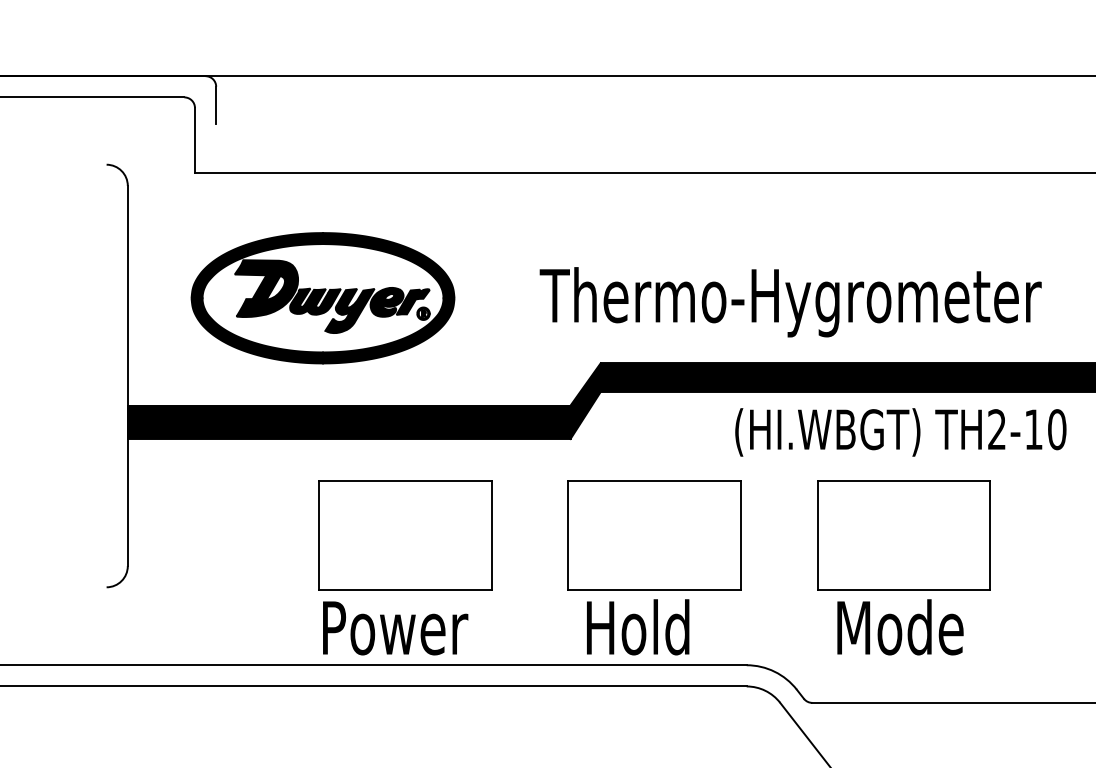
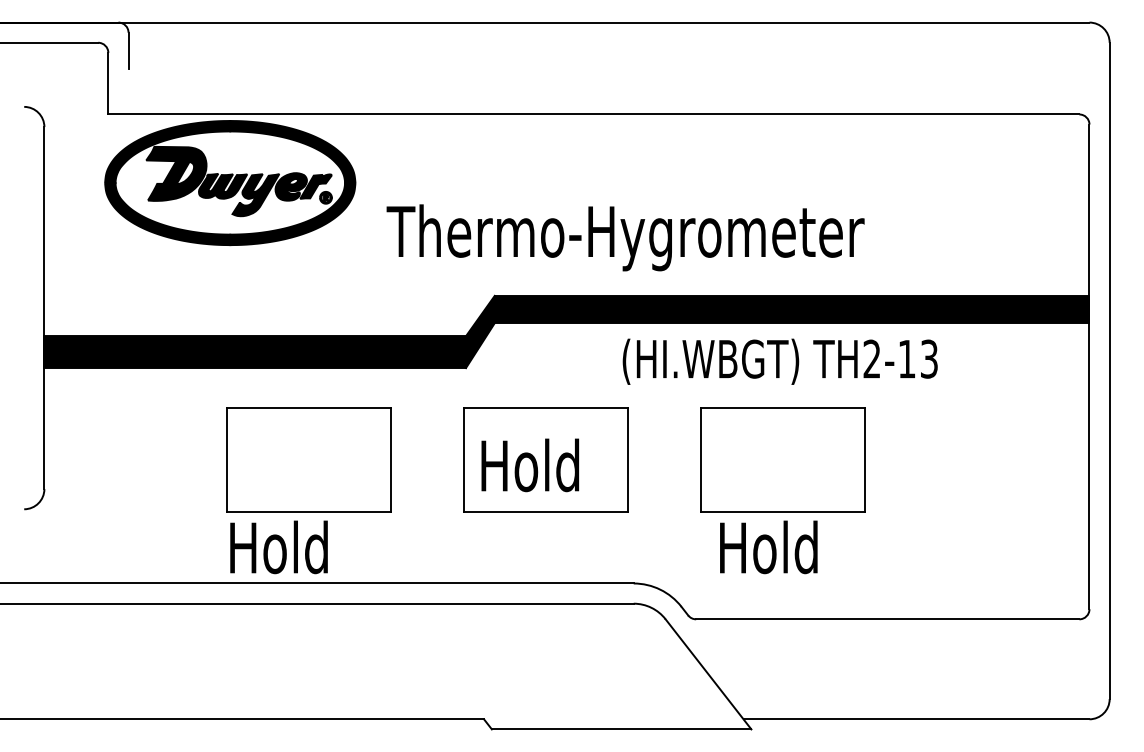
part: (323, 298) -> (230, 183), moved
text: (790, 301) -> (625, 237), moved
text: (1057, 428) -> (929, 358), TH2-10 -> TH2-13
text: (397, 627) -> (301, 547), Power -> Hold
text: (637, 627) -> (529, 465), moved
text: (902, 627) -> (782, 547), Mode -> Hold

